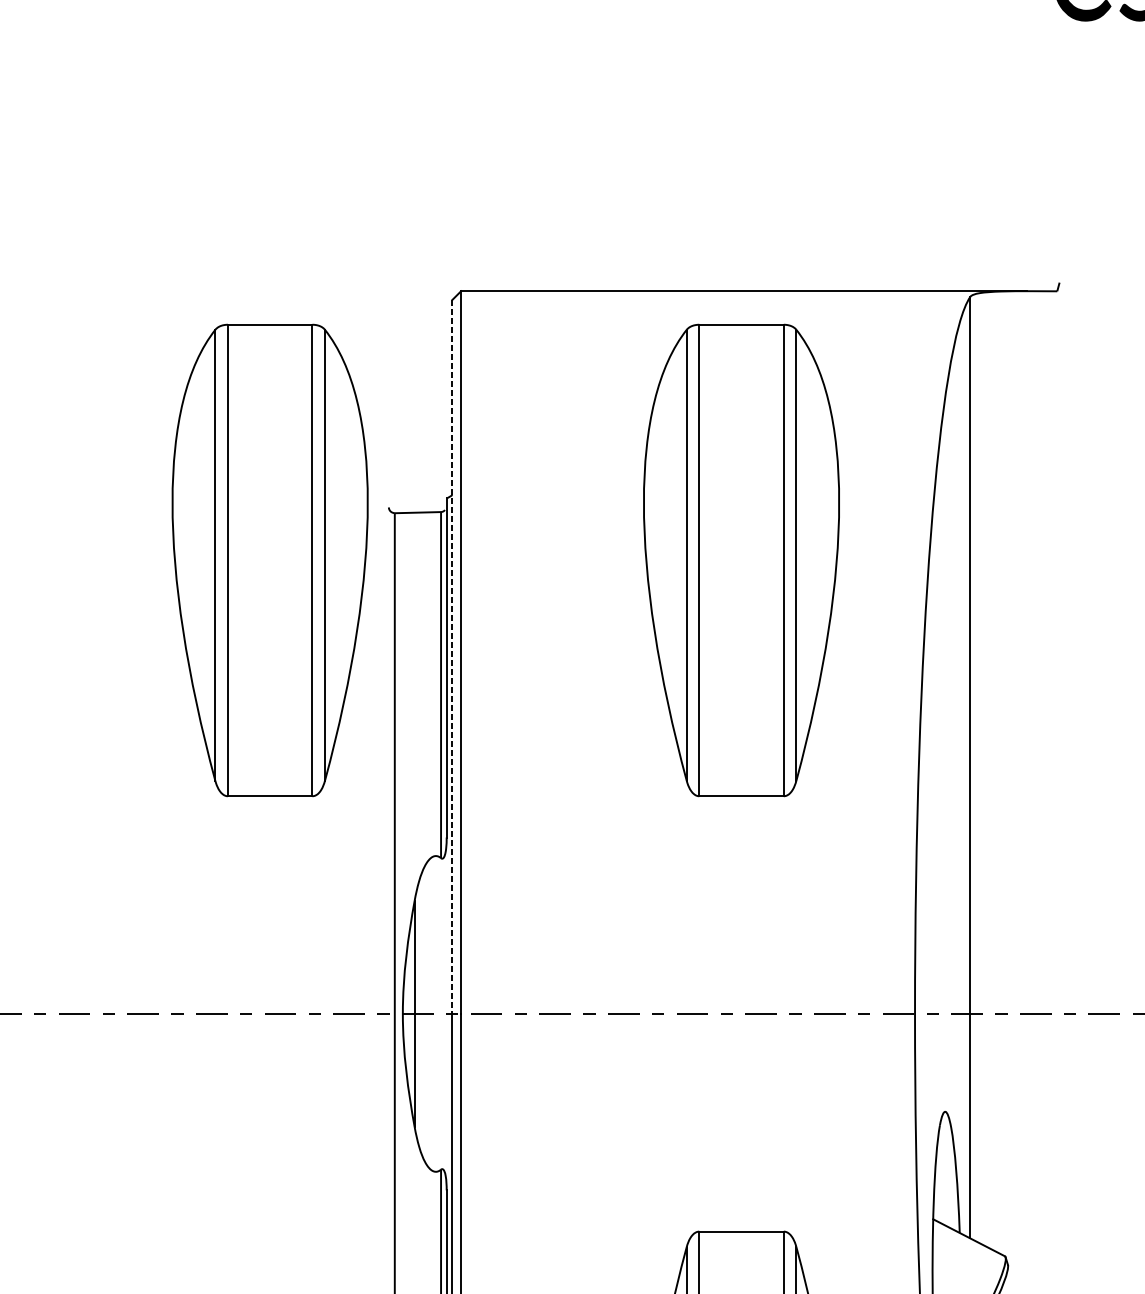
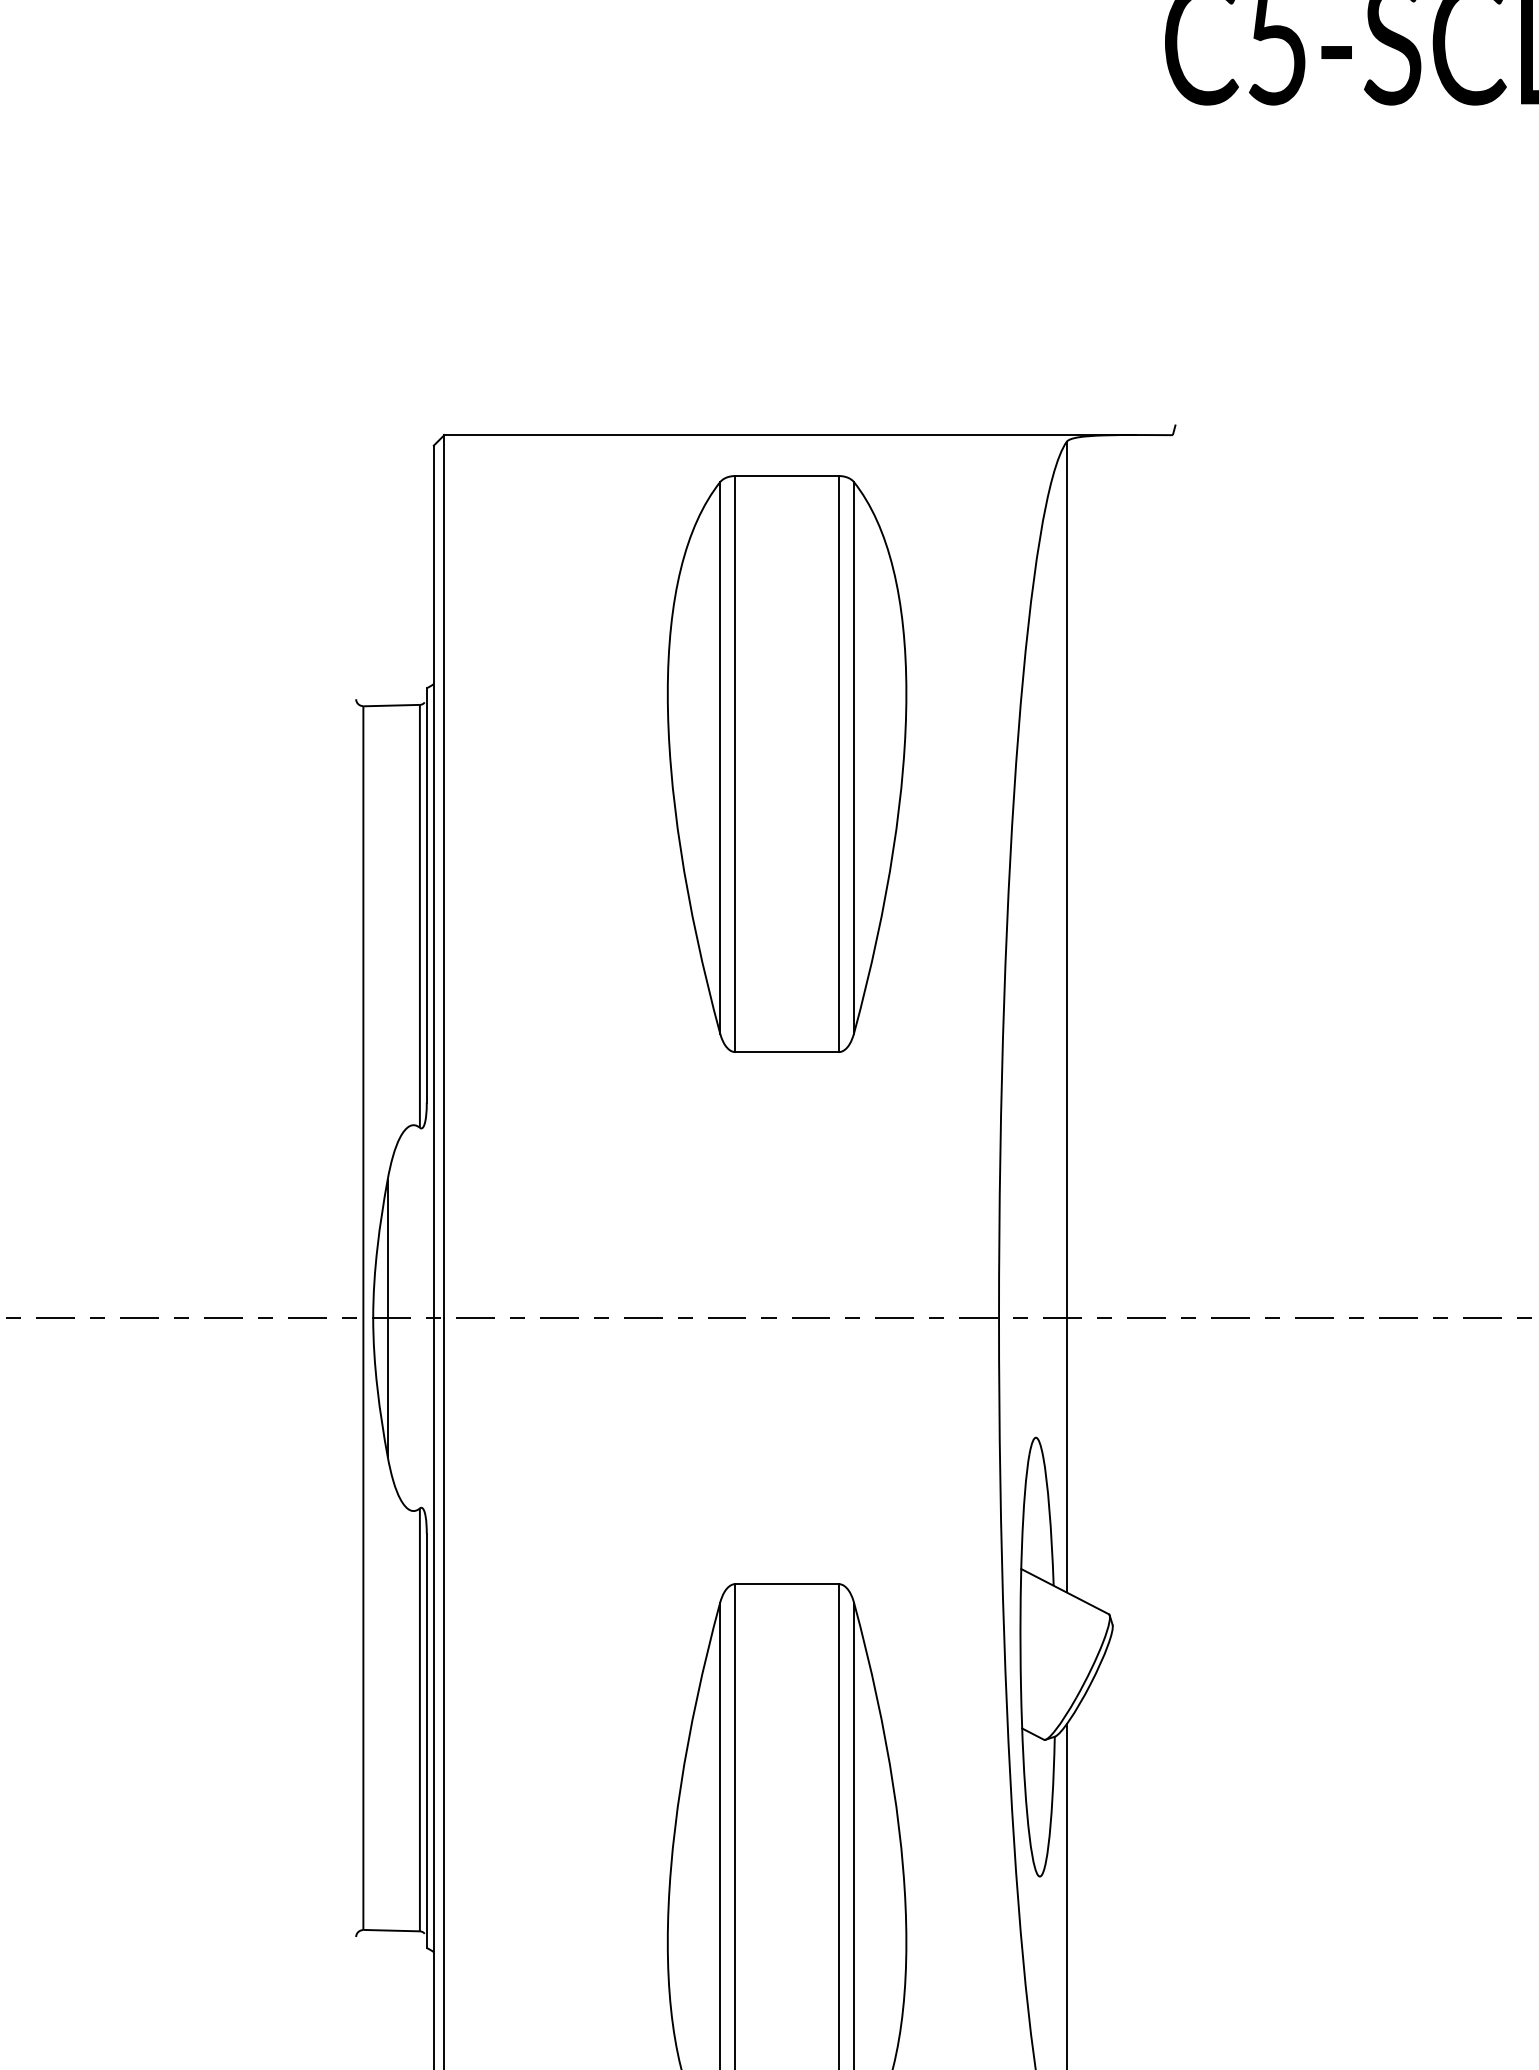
part: (269, 560) -> (210, 763), removed
line: (452, 657) -> (433, 882), dashed -> solid

